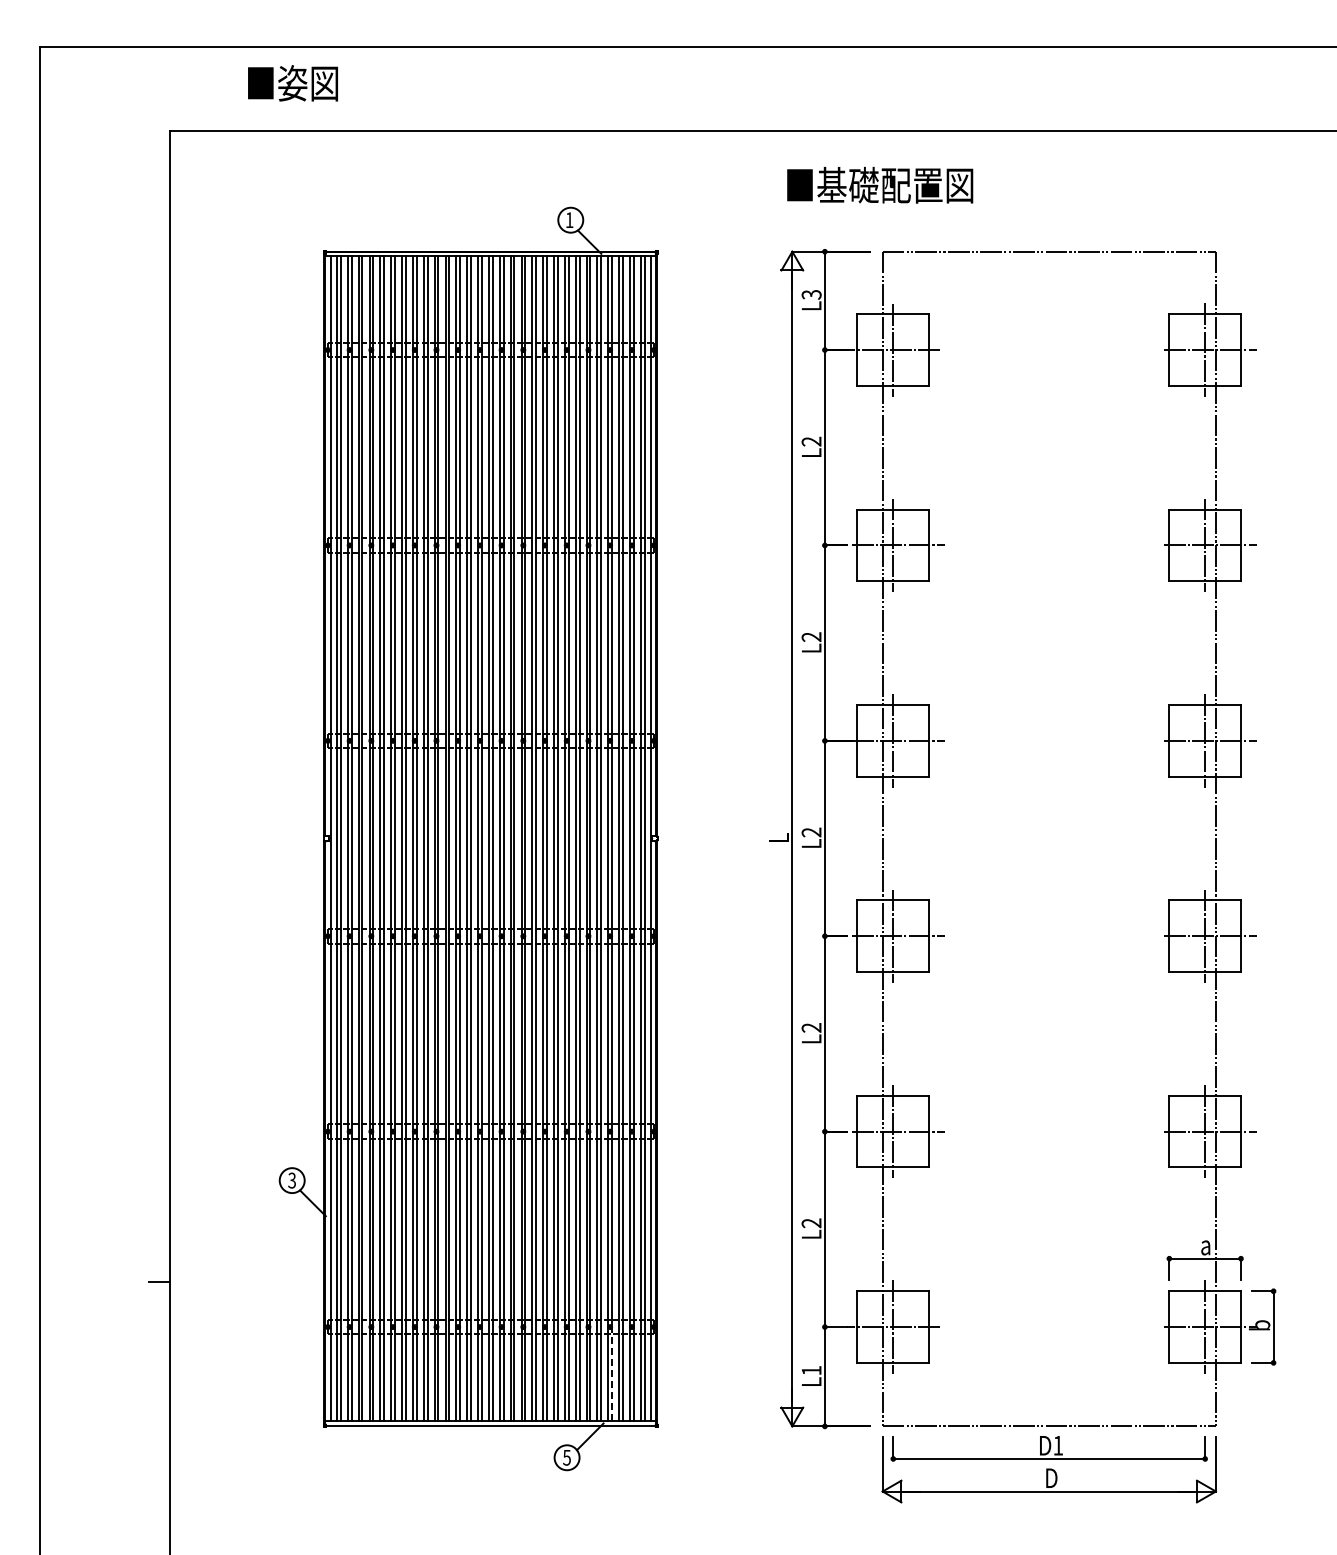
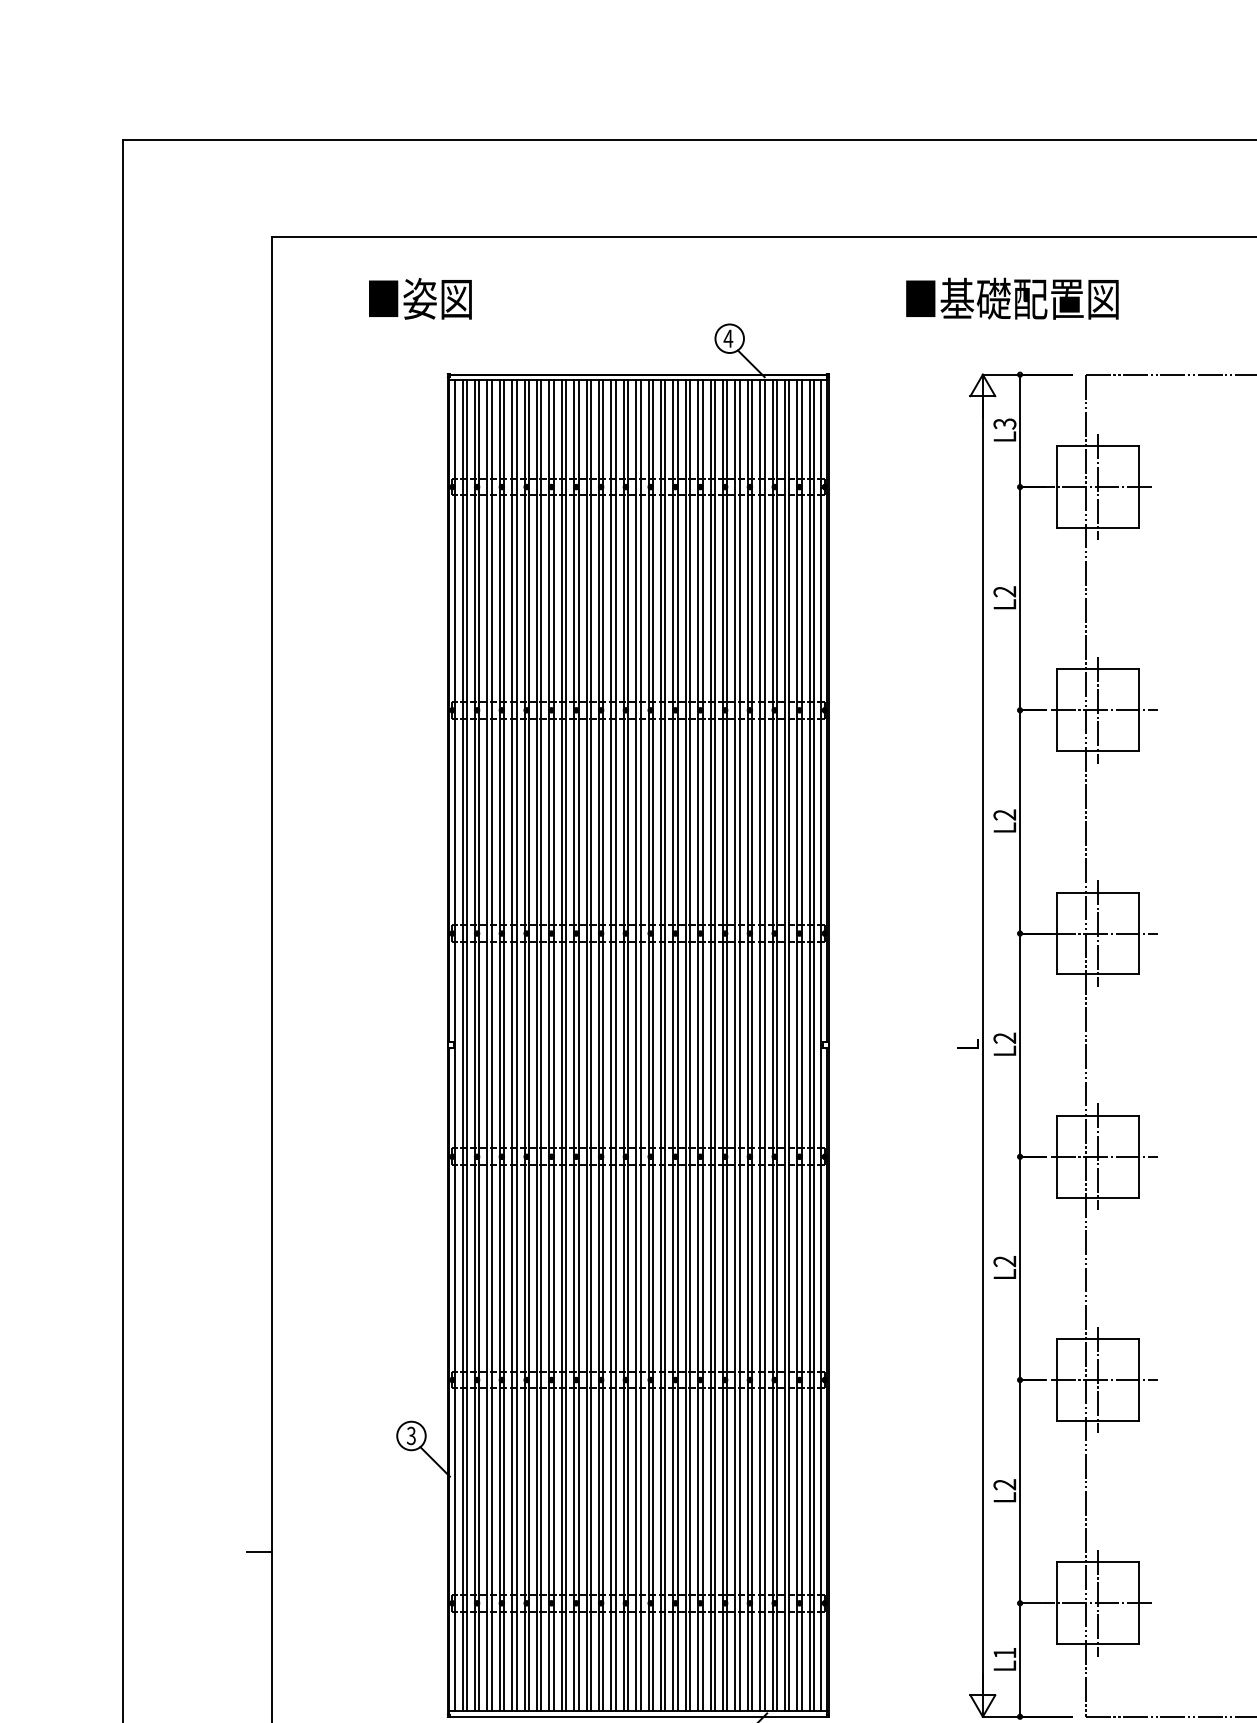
text: (292, 83) -> (419, 299), moved
text: (880, 184) -> (1012, 297), moved
text: (569, 219) -> (728, 337), 1 -> 4
line: (612, 1374) -> (777, 1657), dashed -> solid

